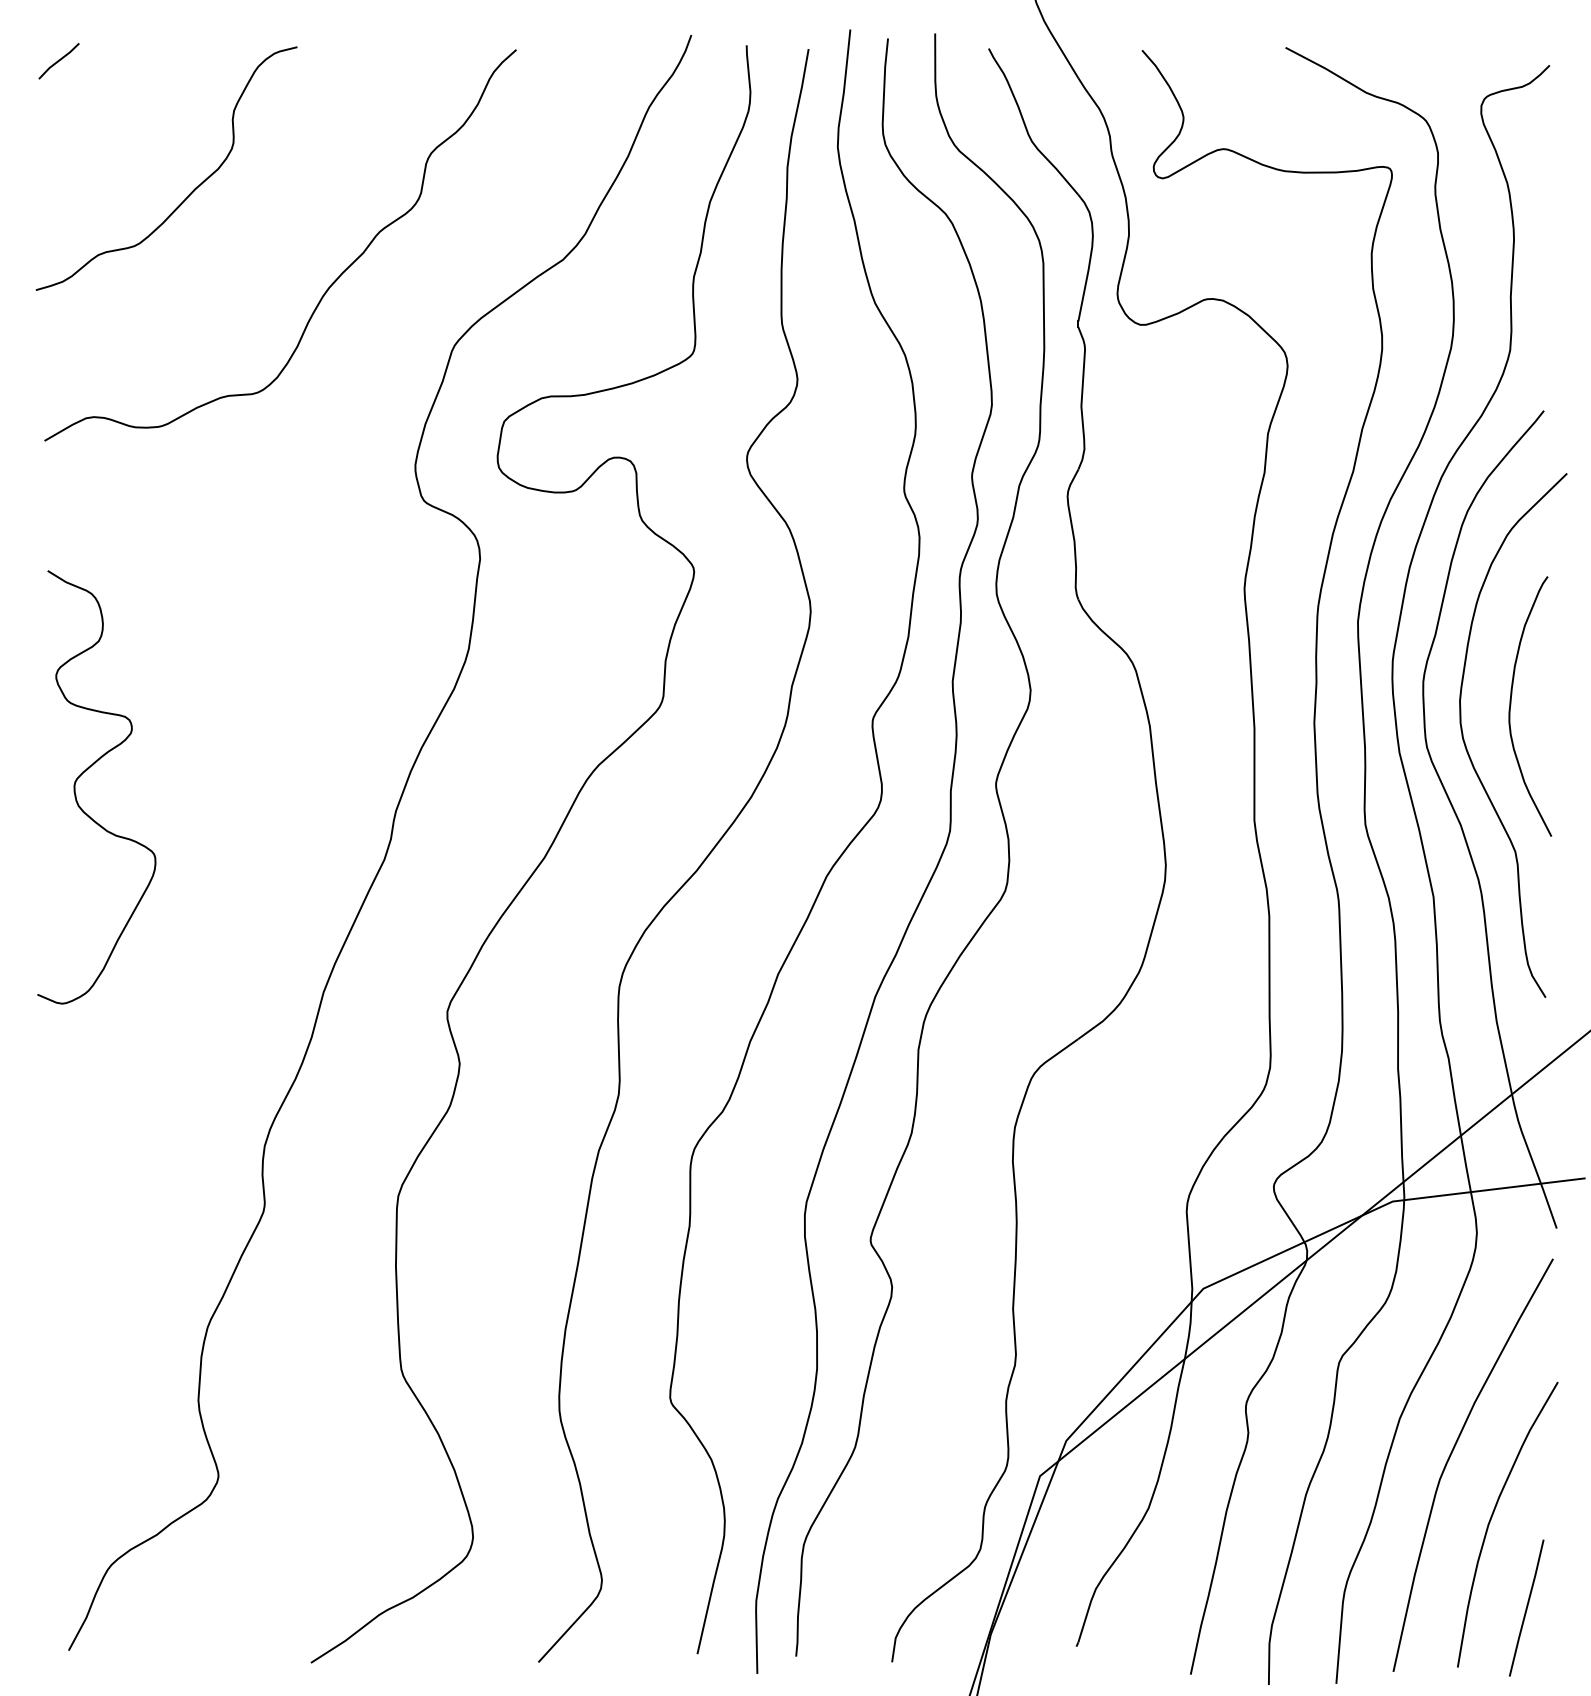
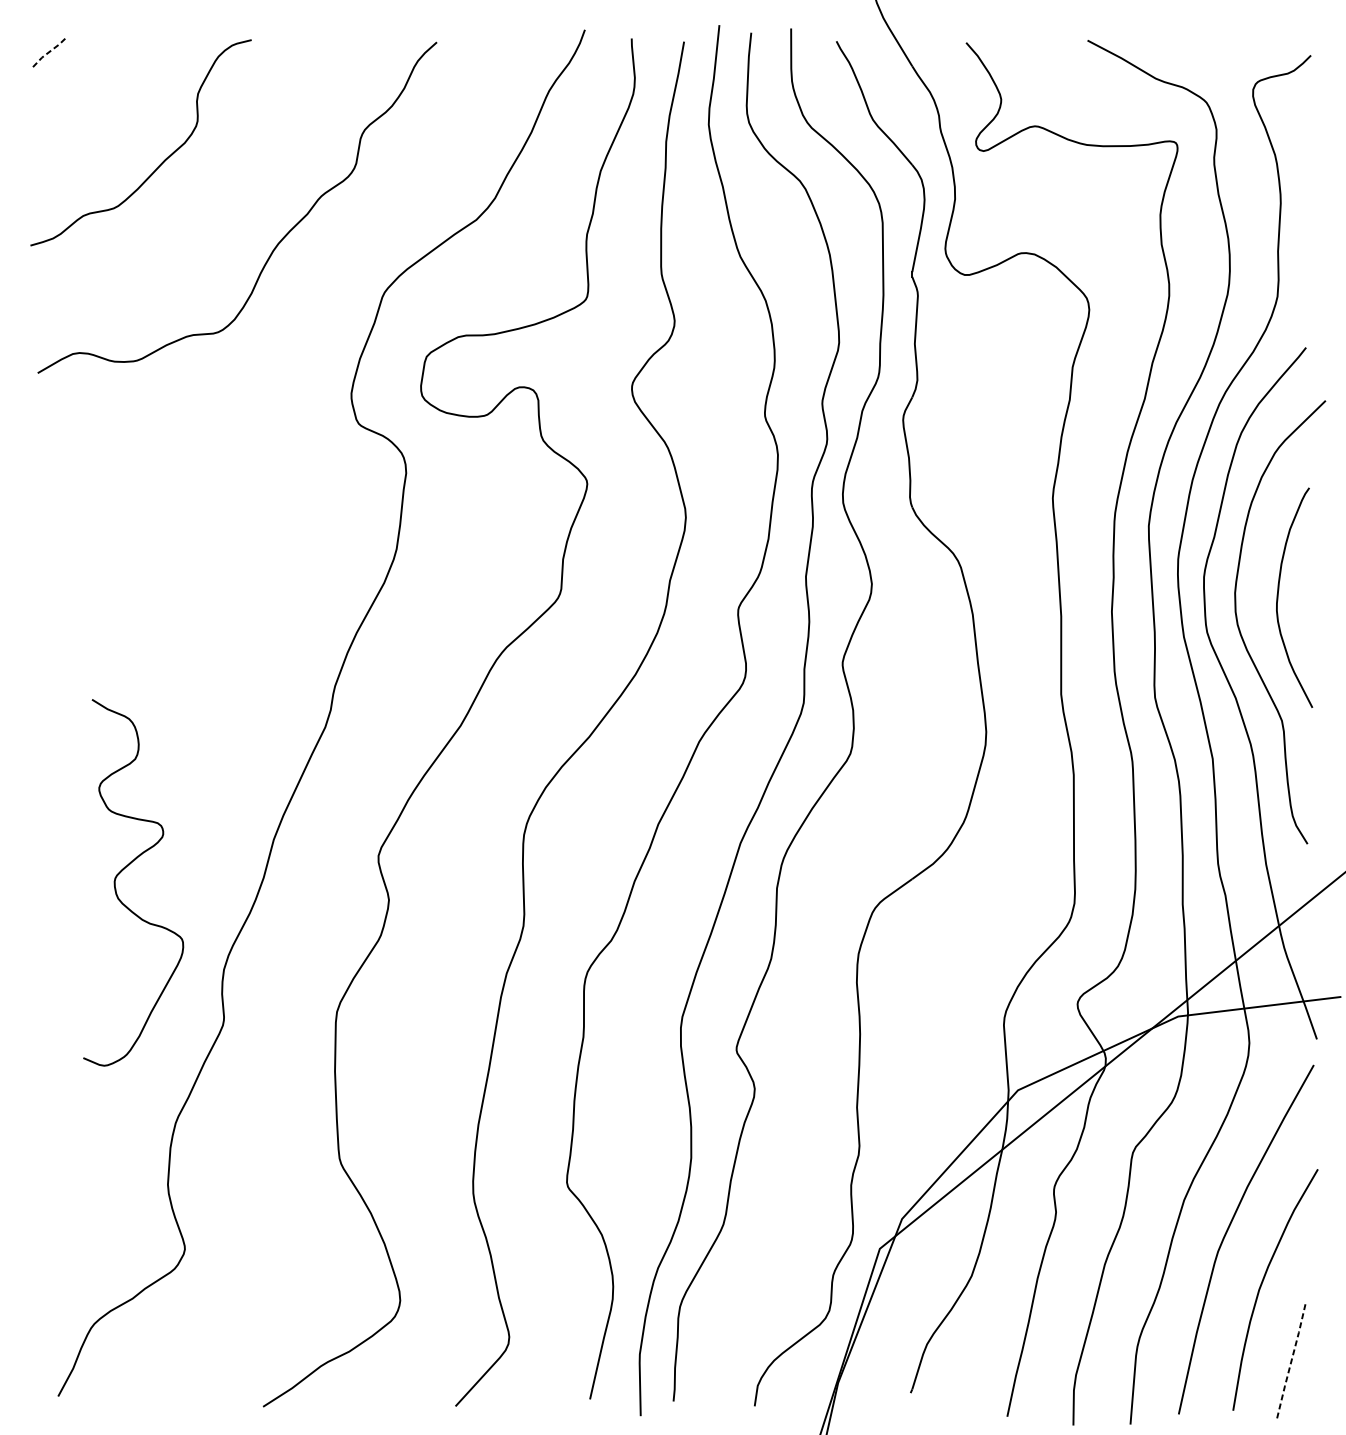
line: (59, 60) -> (50, 51), solid -> dashed
curve: (86, 771) -> (124, 869), moved
line: (1526, 1607) -> (1291, 1359), solid -> dashed

